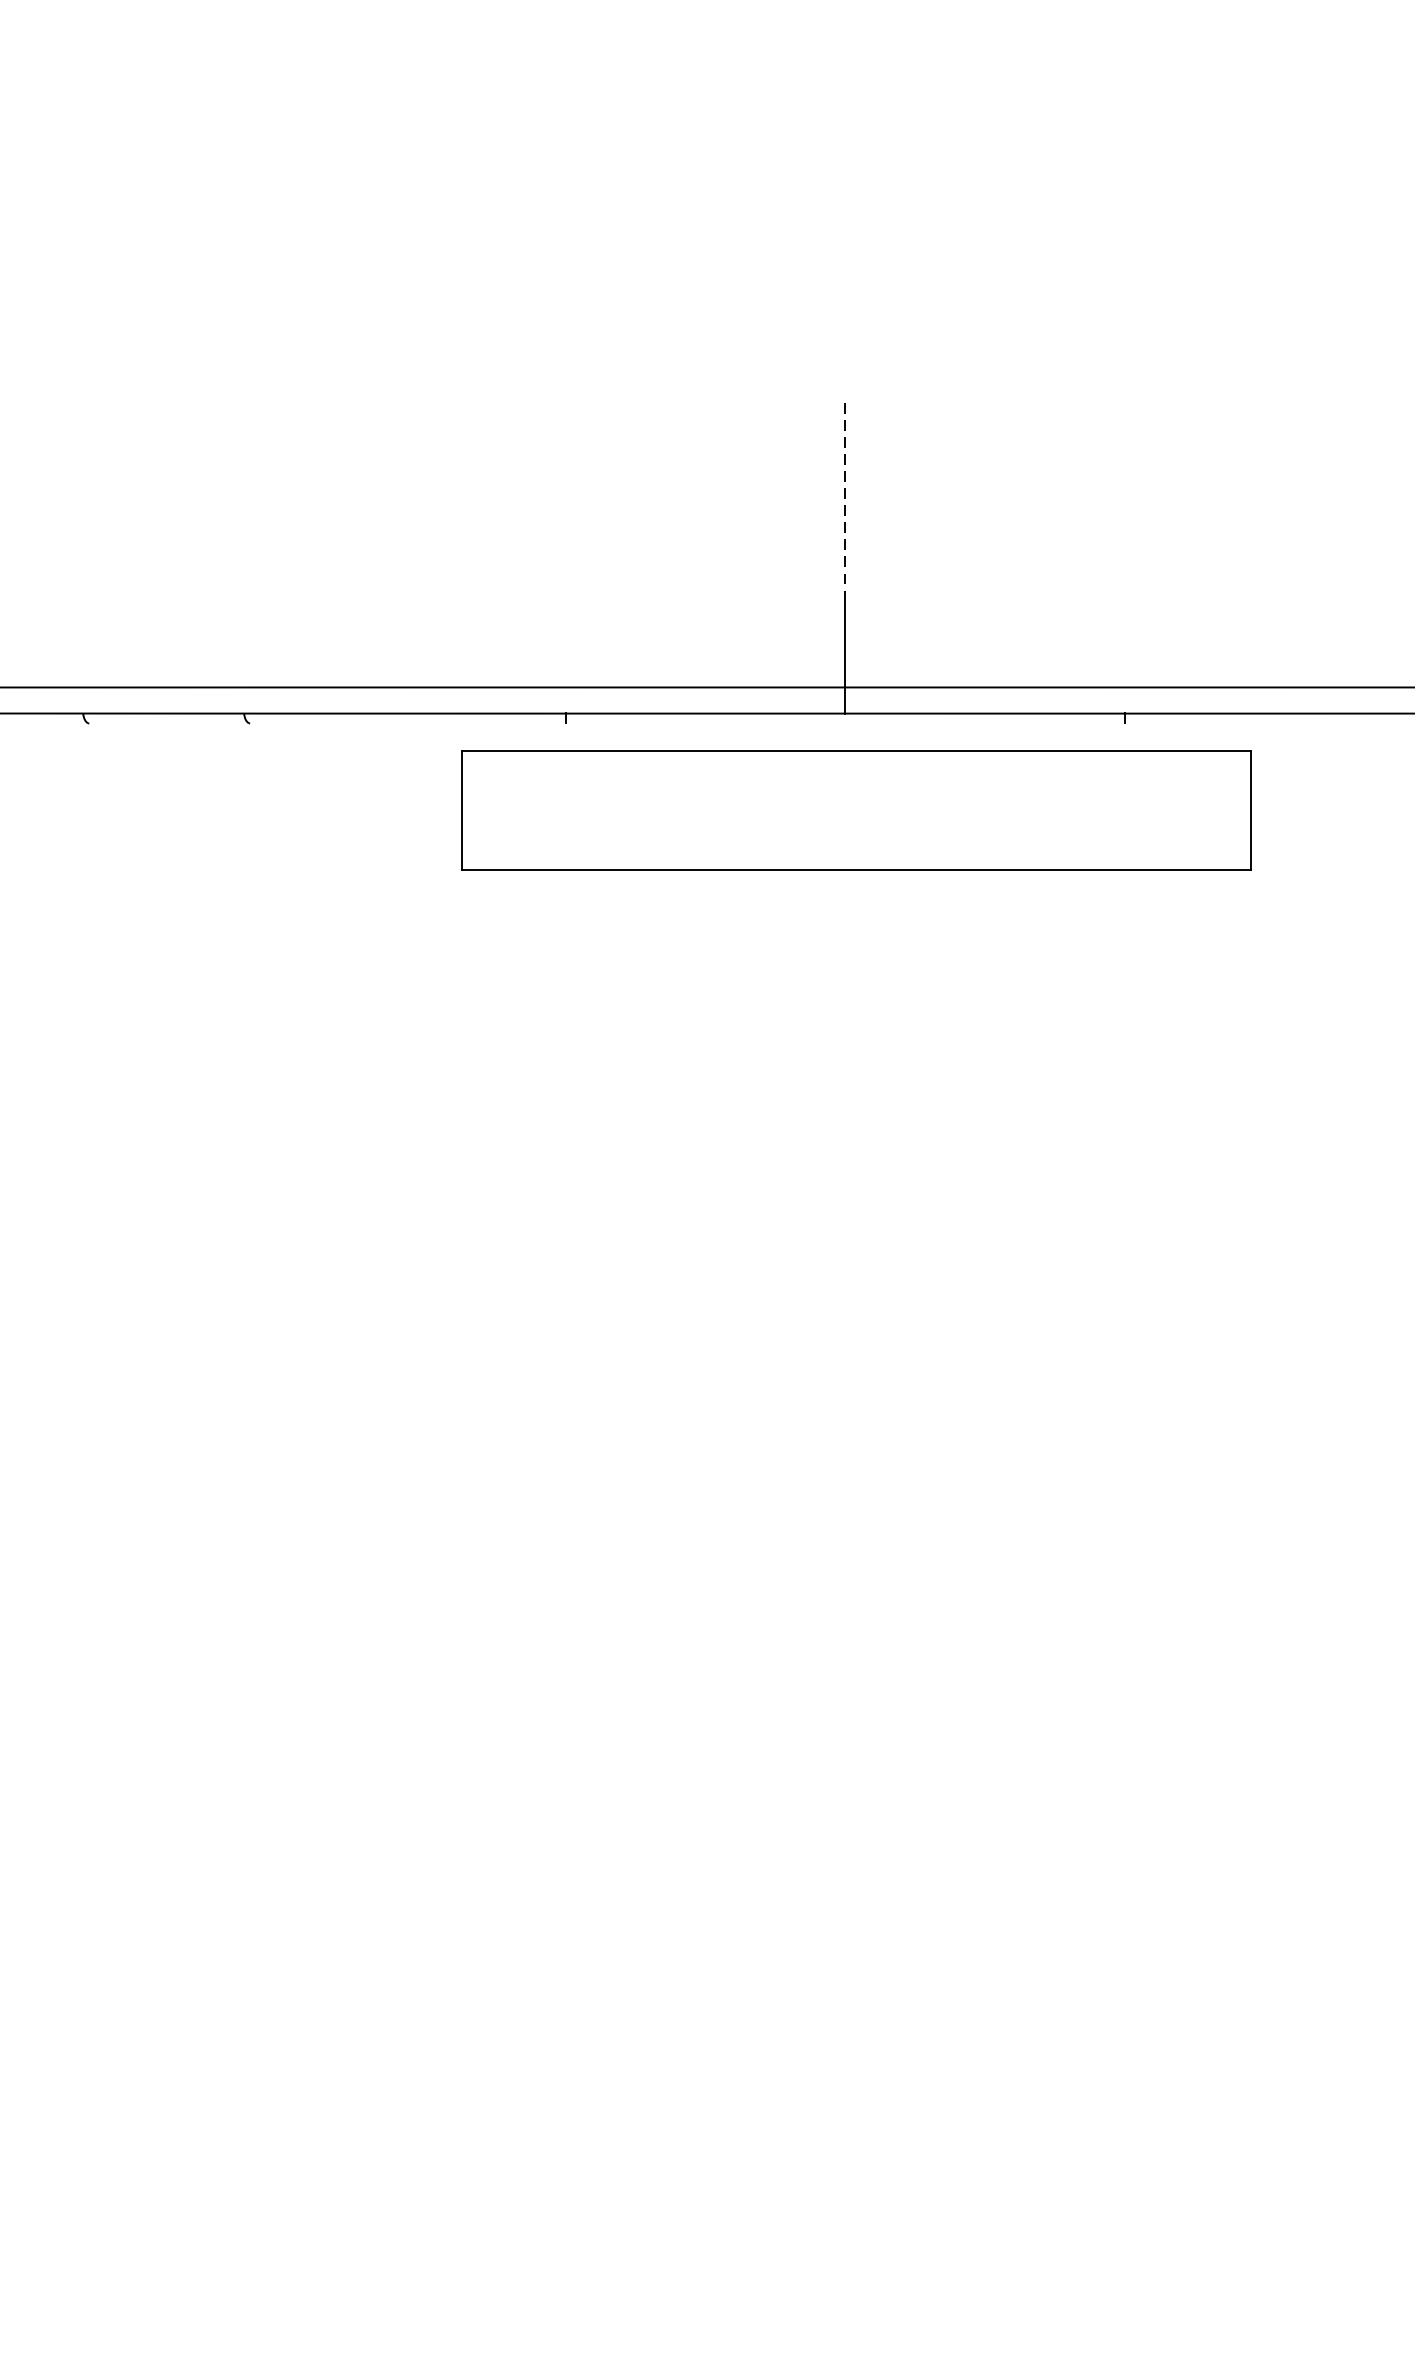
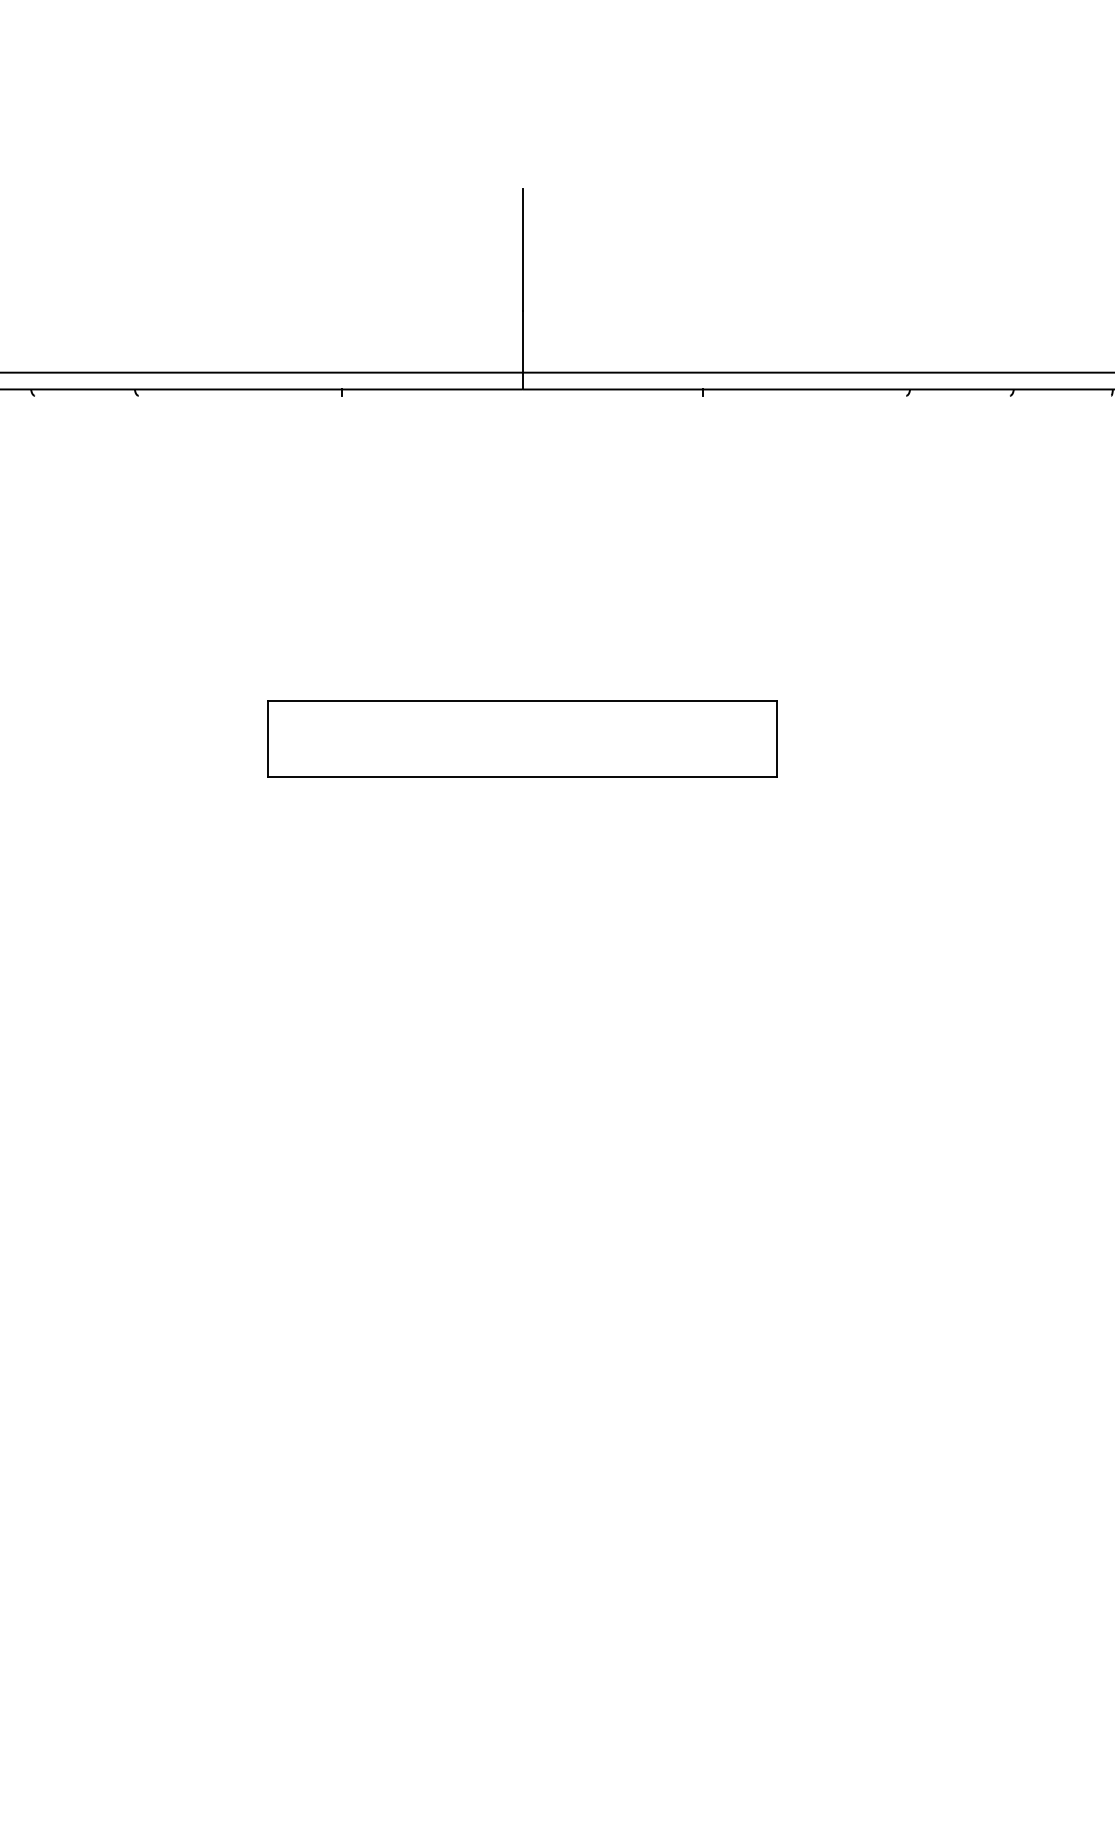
line: (845, 497) -> (522, 250), dashed -> solid
part: (856, 809) -> (522, 738), moved

